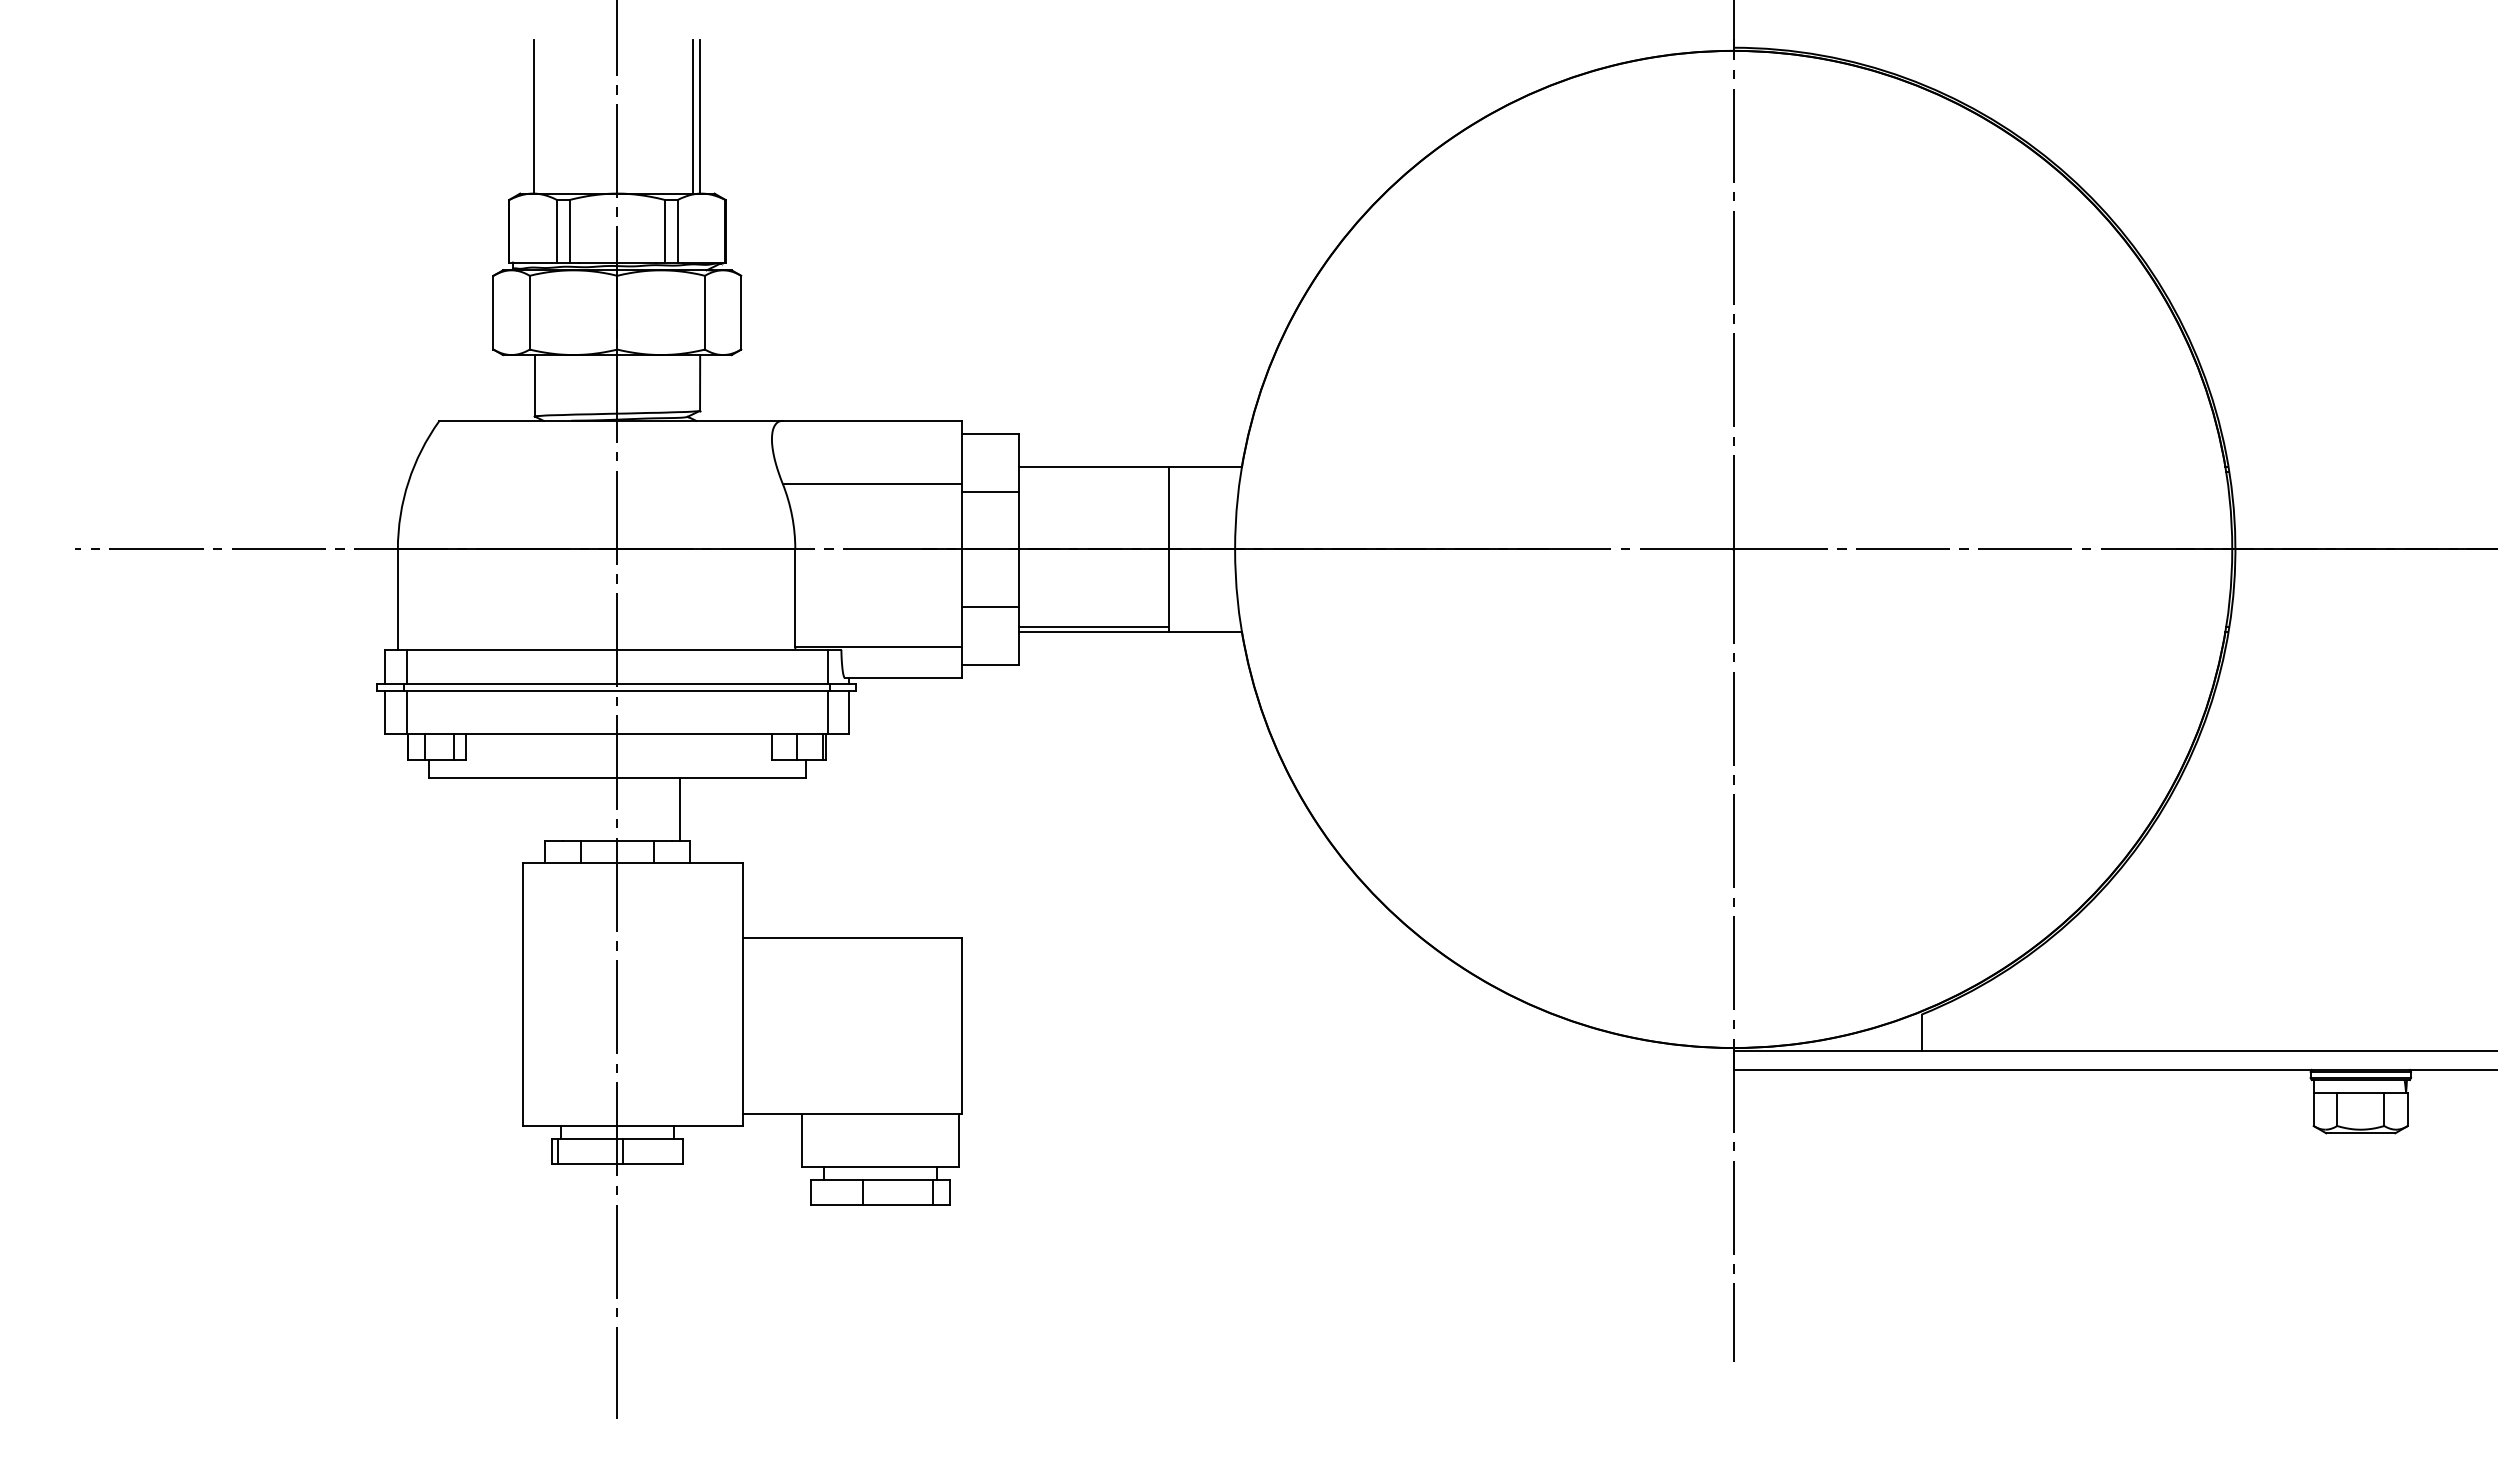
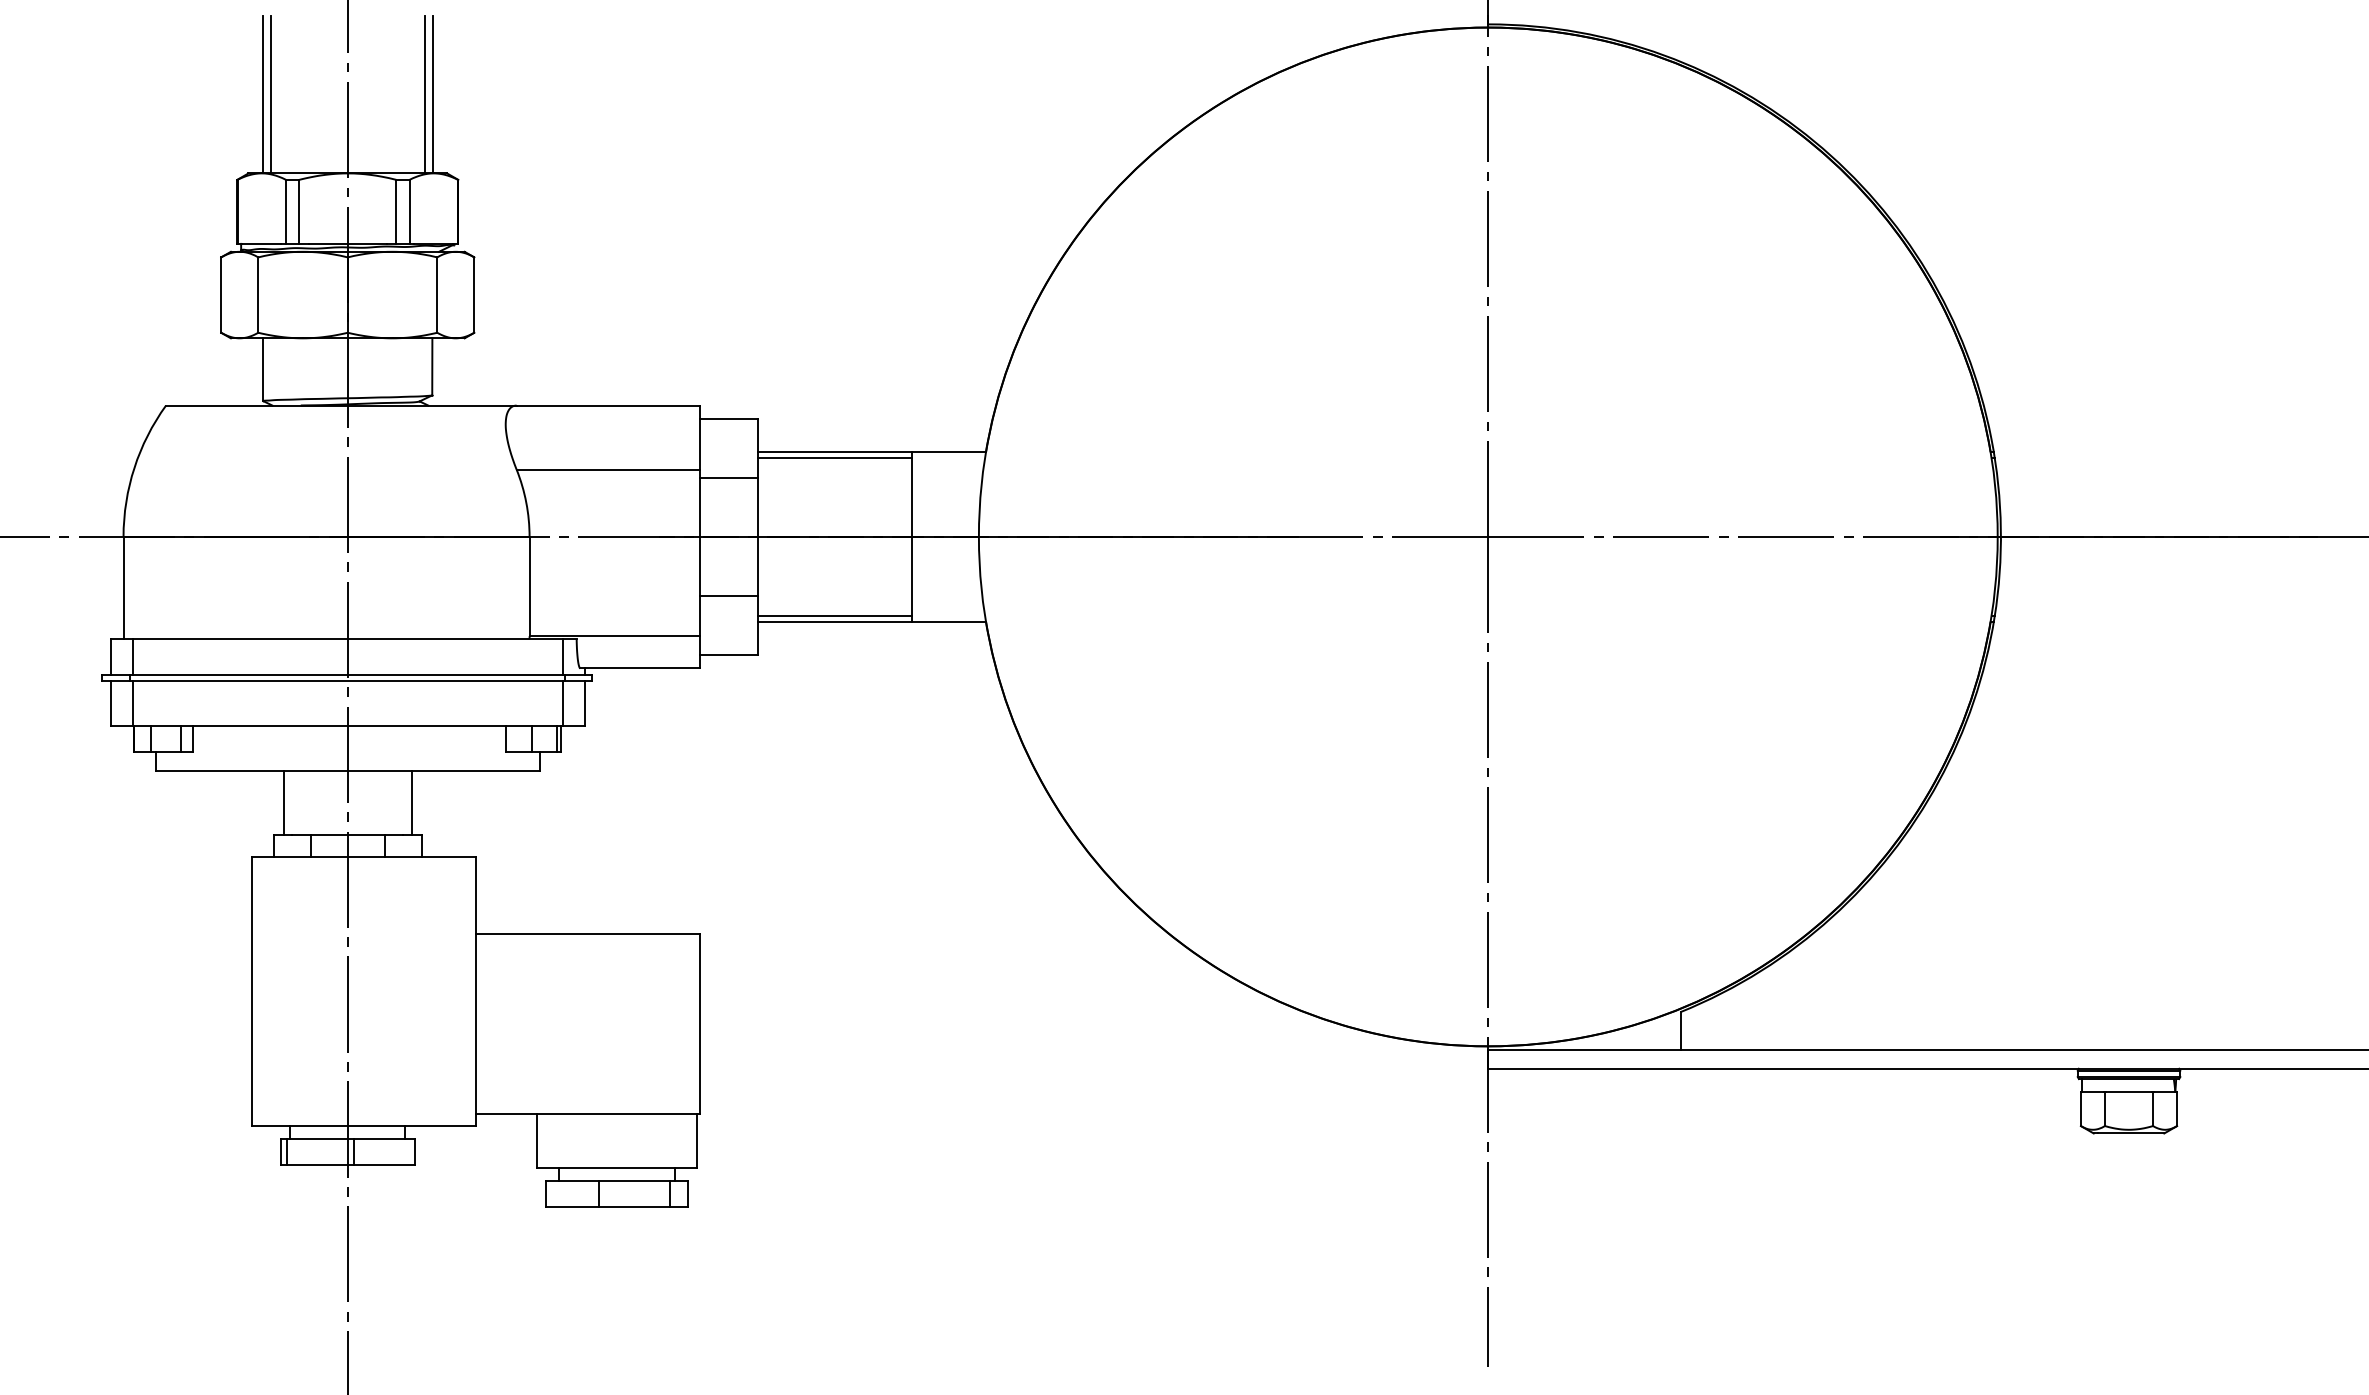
line: (541, 116) -> (270, 94), added
line: (1093, 472) -> (834, 458), added
line: (554, 809) -> (283, 802), added

